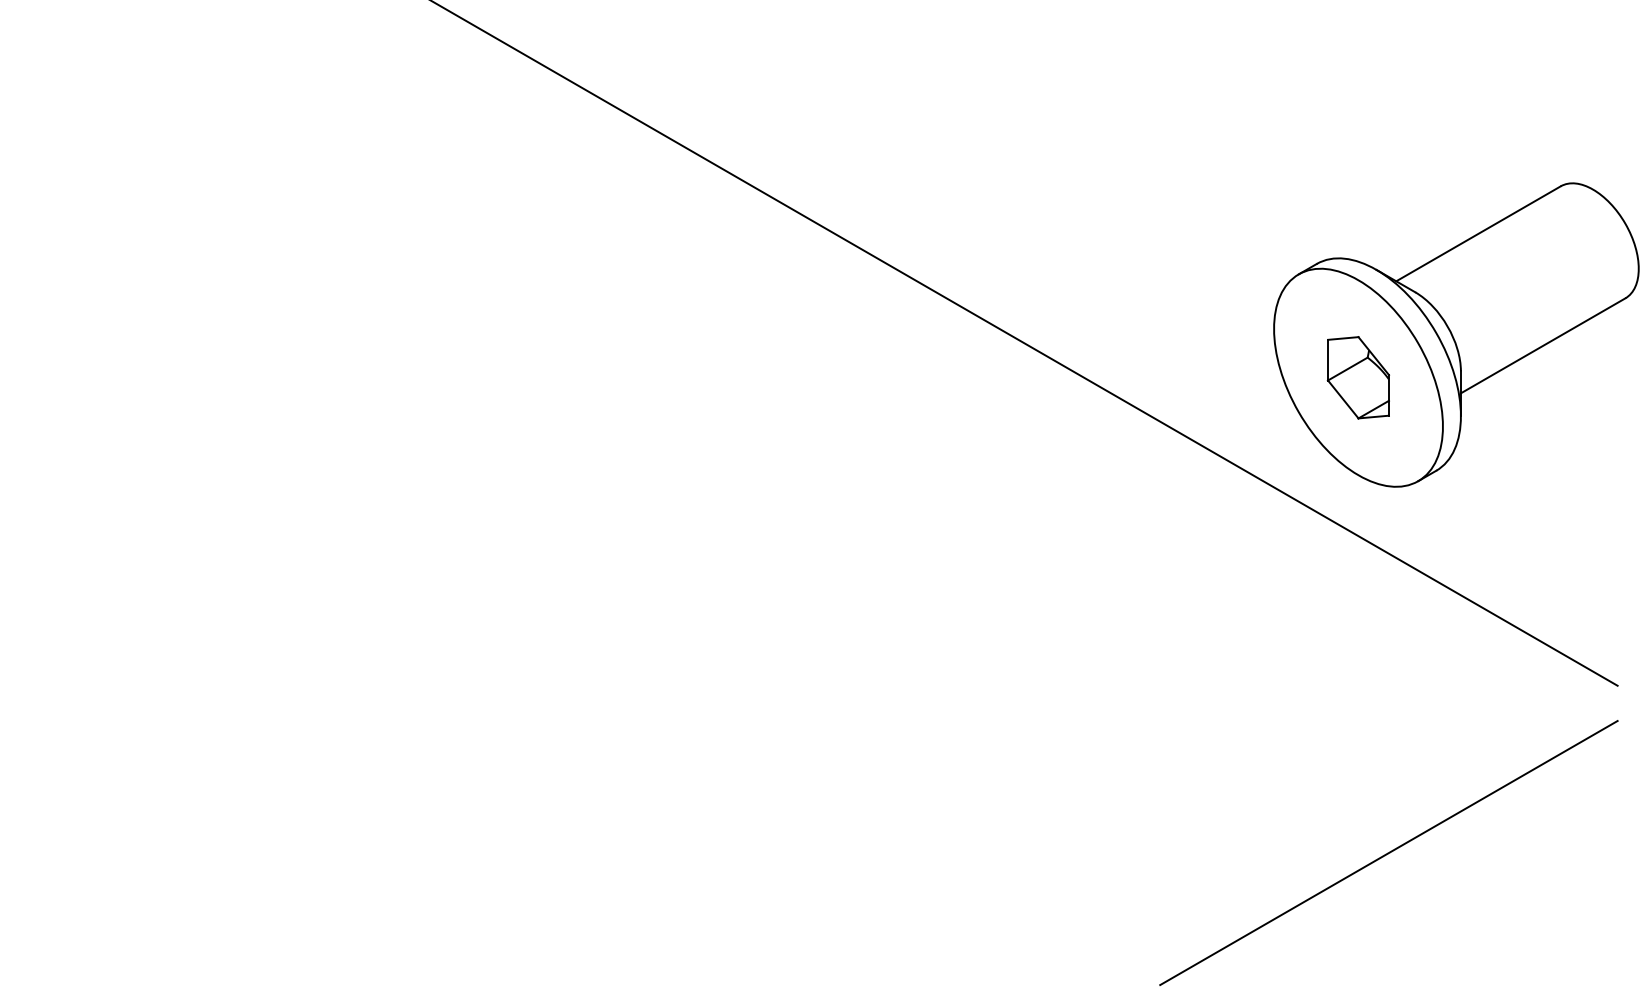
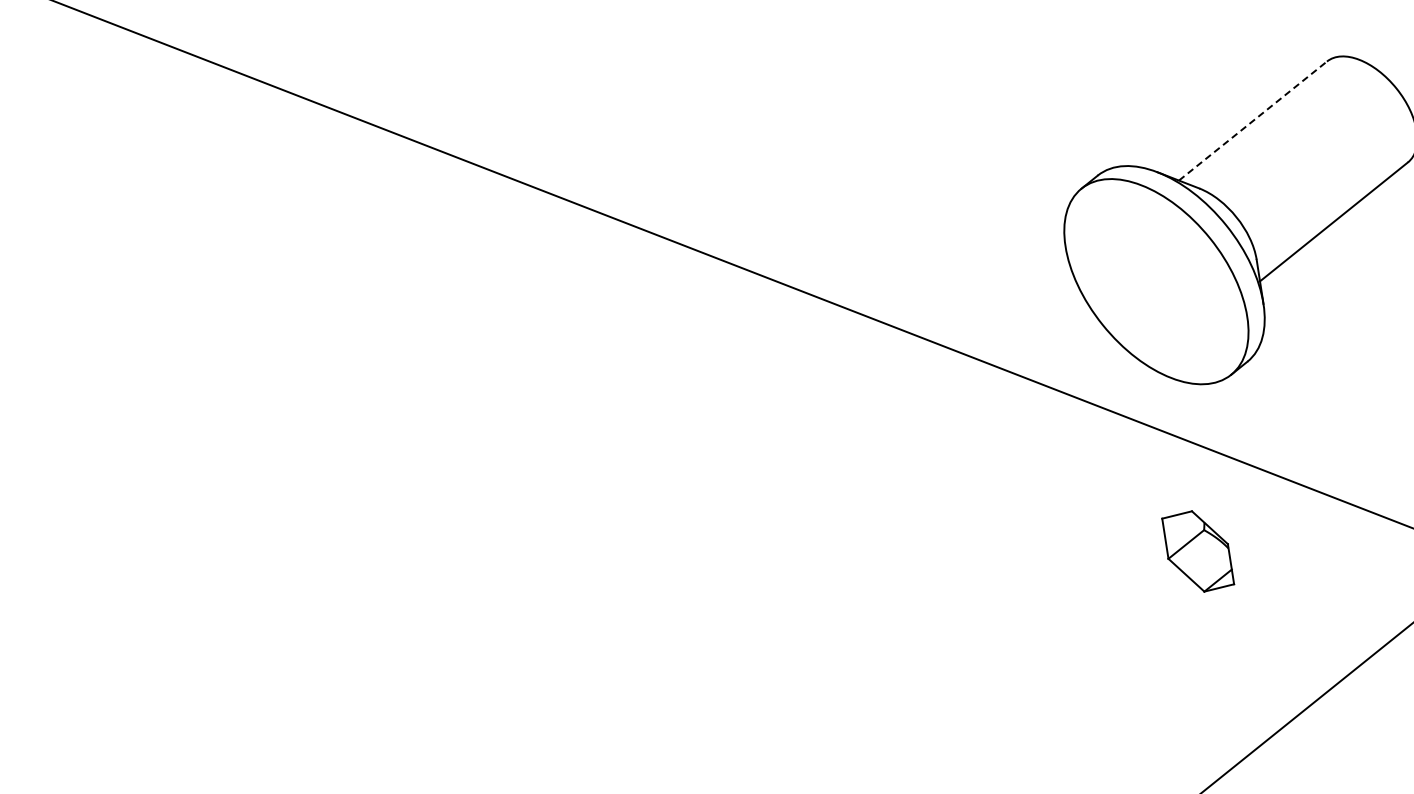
line: (1478, 233) -> (1252, 120), solid -> dashed
part: (1357, 377) -> (1197, 551), moved

